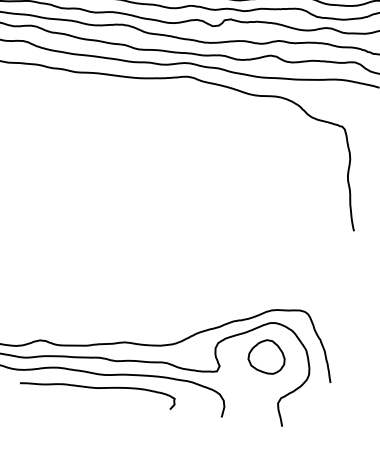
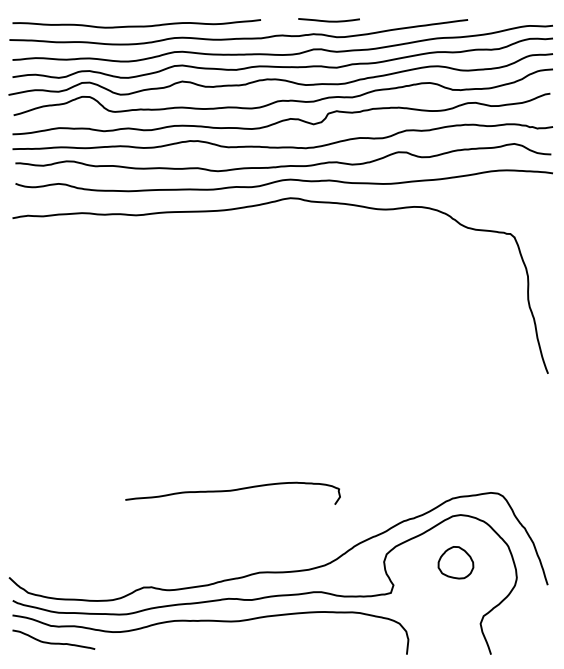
part: (266, 356) -> (455, 562), size x0.7
curve: (97, 388) -> (232, 491), moved

